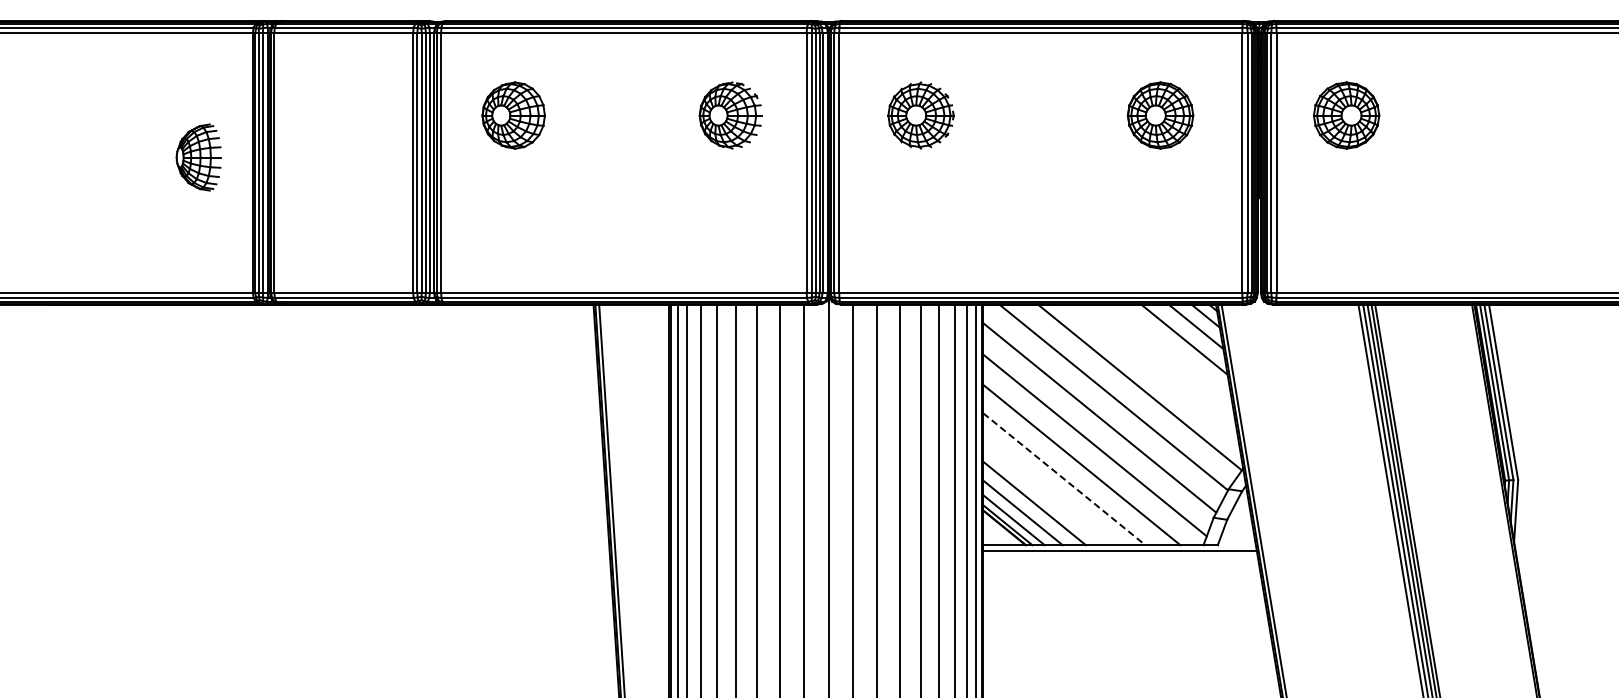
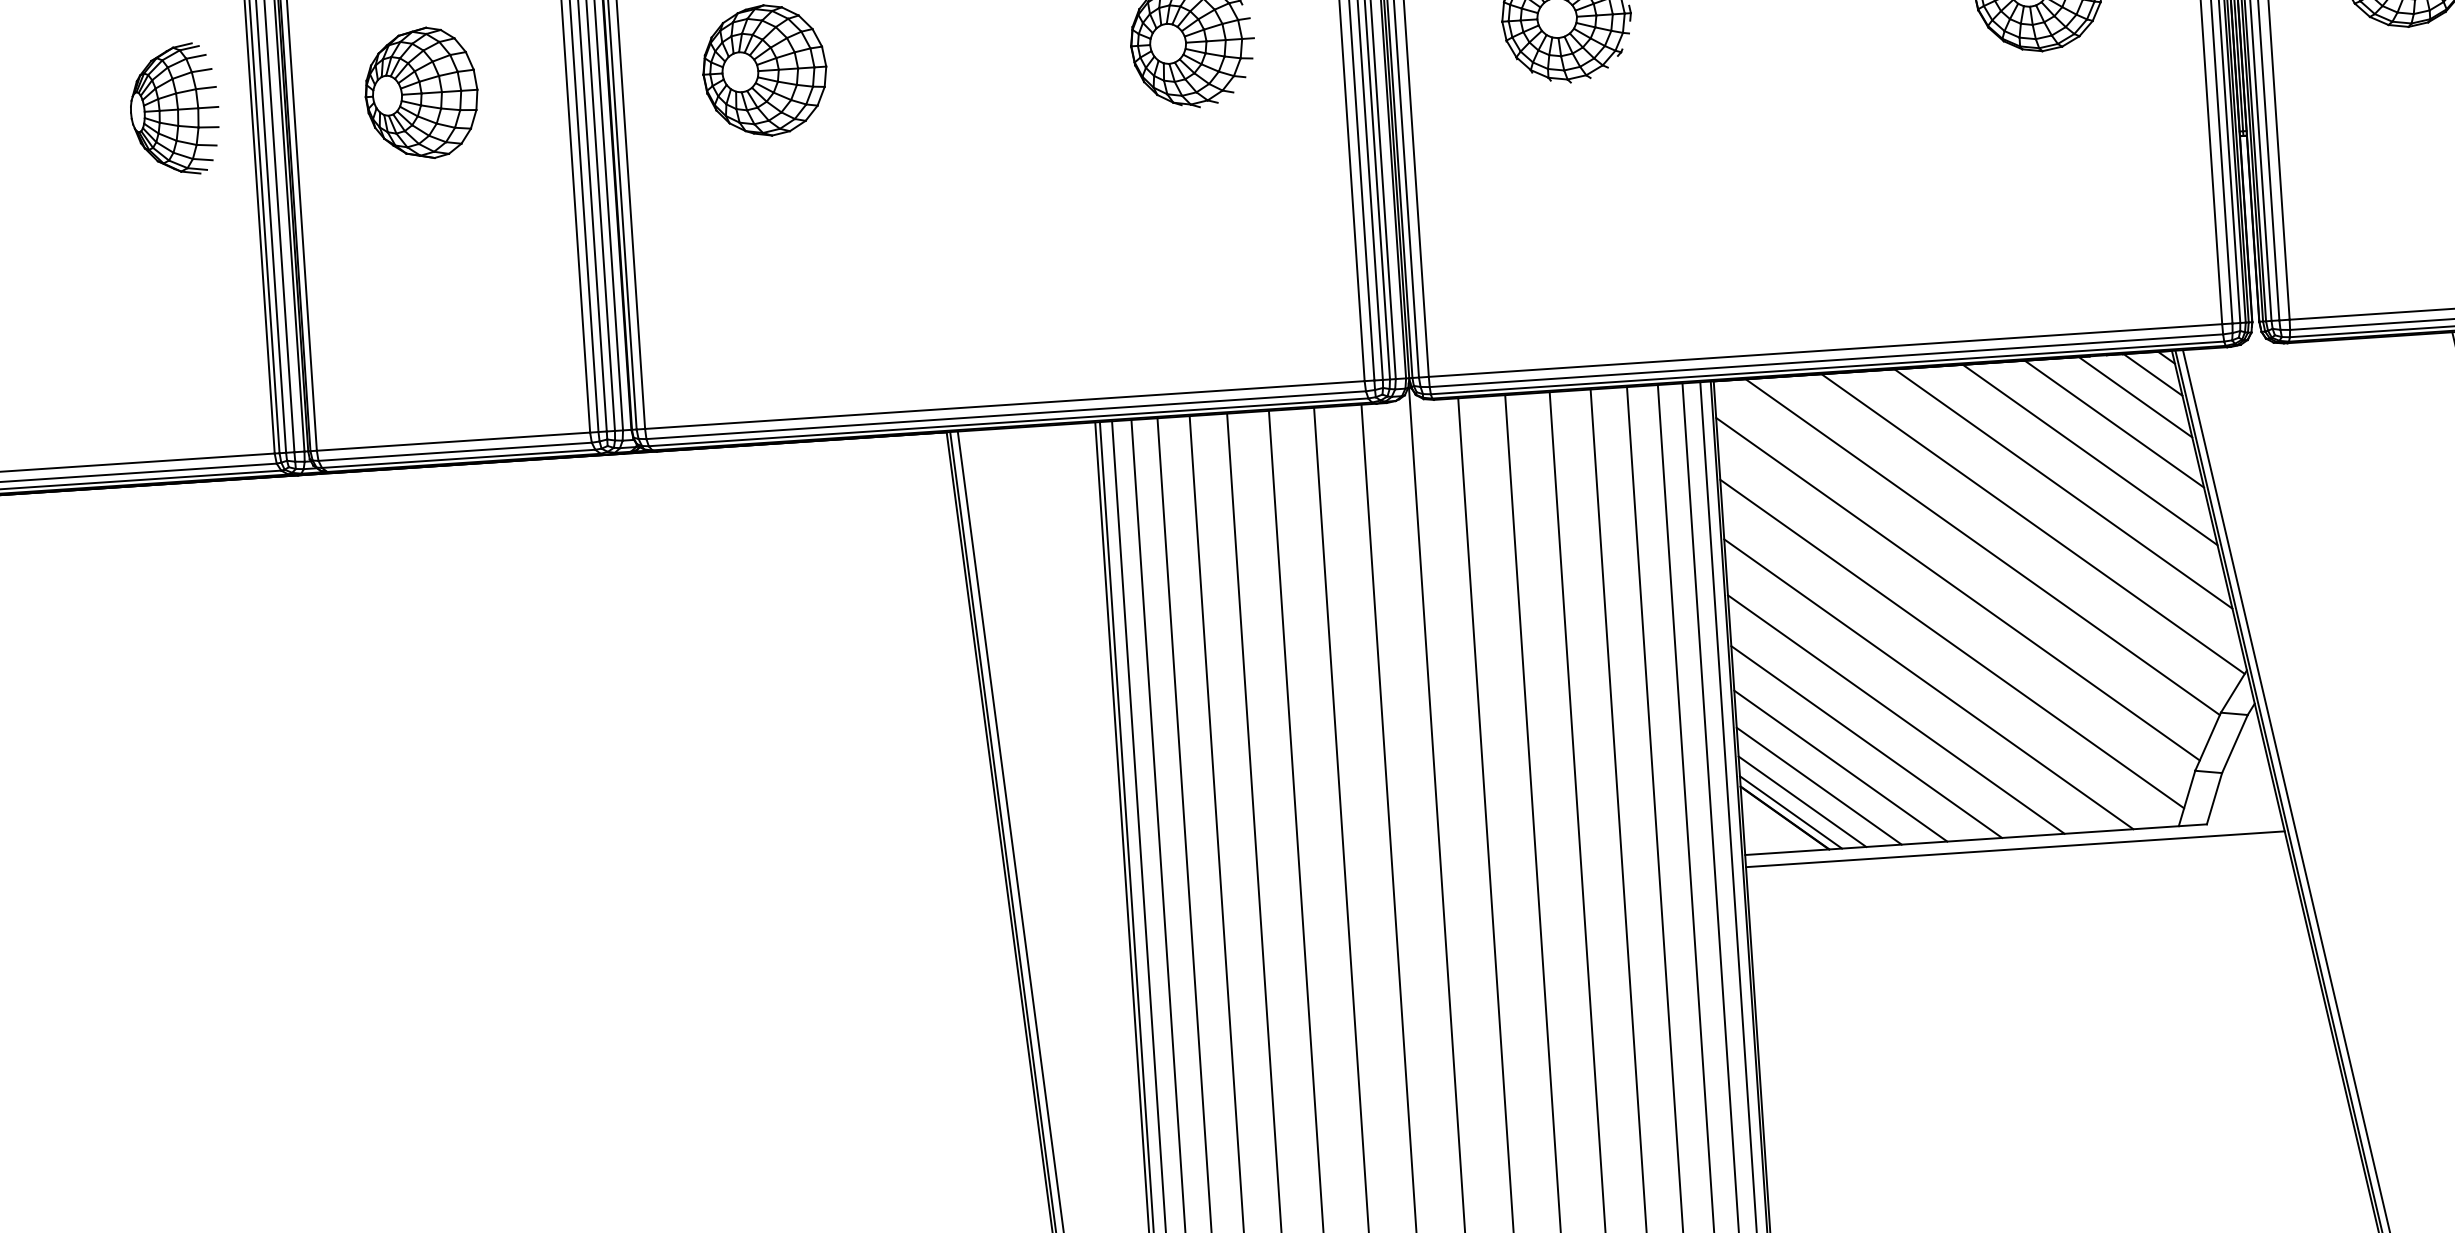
part: (339, 115) -> (421, 93), added
part: (198, 157) -> (173, 109), moved
line: (1170, 354) -> (2088, 455), added
line: (1156, 370) -> (2063, 488), added
line: (1064, 479) -> (1896, 715), dashed -> solid
line: (1048, 492) -> (1866, 742), added

